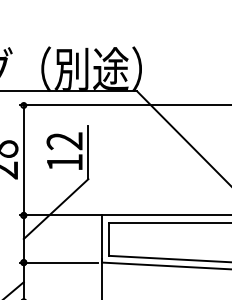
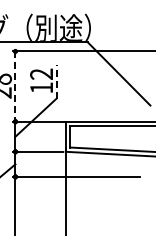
line: (88, 152) -> (56, 81), solid -> dashed
line: (23, 161) -> (15, 87), solid -> dashed

